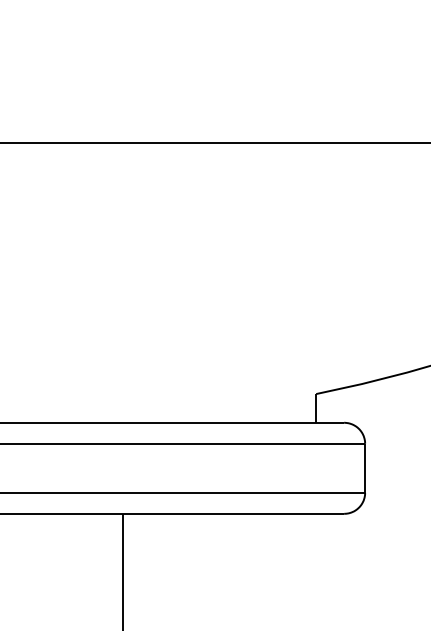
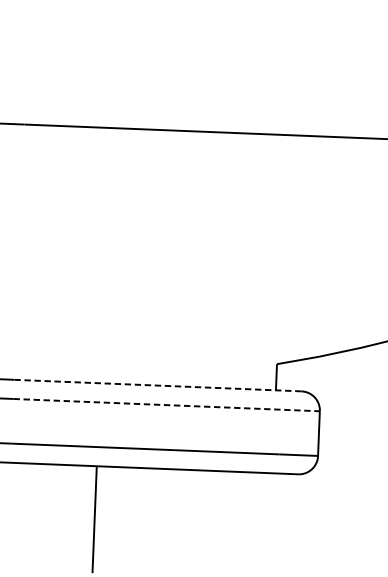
line: (186, 422) -> (157, 385), solid -> dashed
line: (197, 443) -> (167, 404), solid -> dashed

